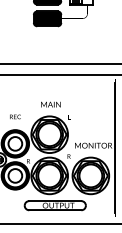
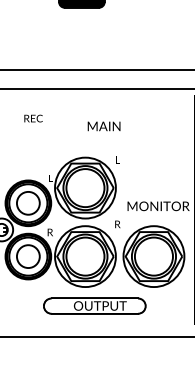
text: (50, 104) -> (103, 126), moved
text: (15, 116) -> (33, 117), moved

